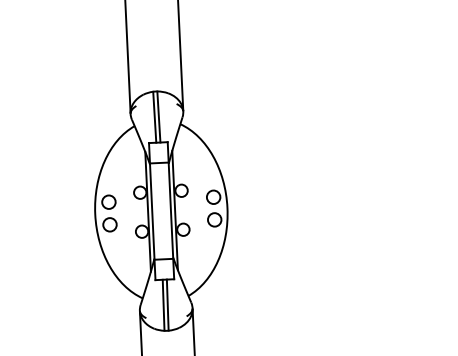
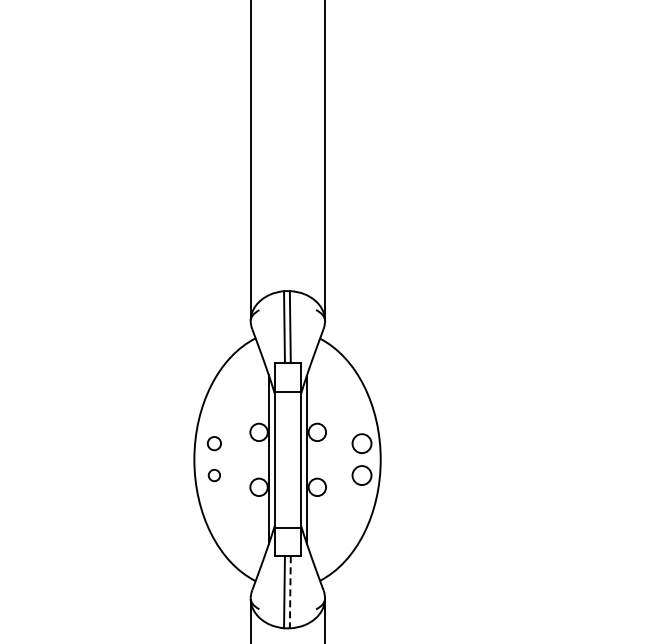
circle: (108, 202) -> (214, 443), size x0.7
circle: (110, 224) -> (214, 475), size x0.6
line: (167, 305) -> (290, 592), solid -> dashed

